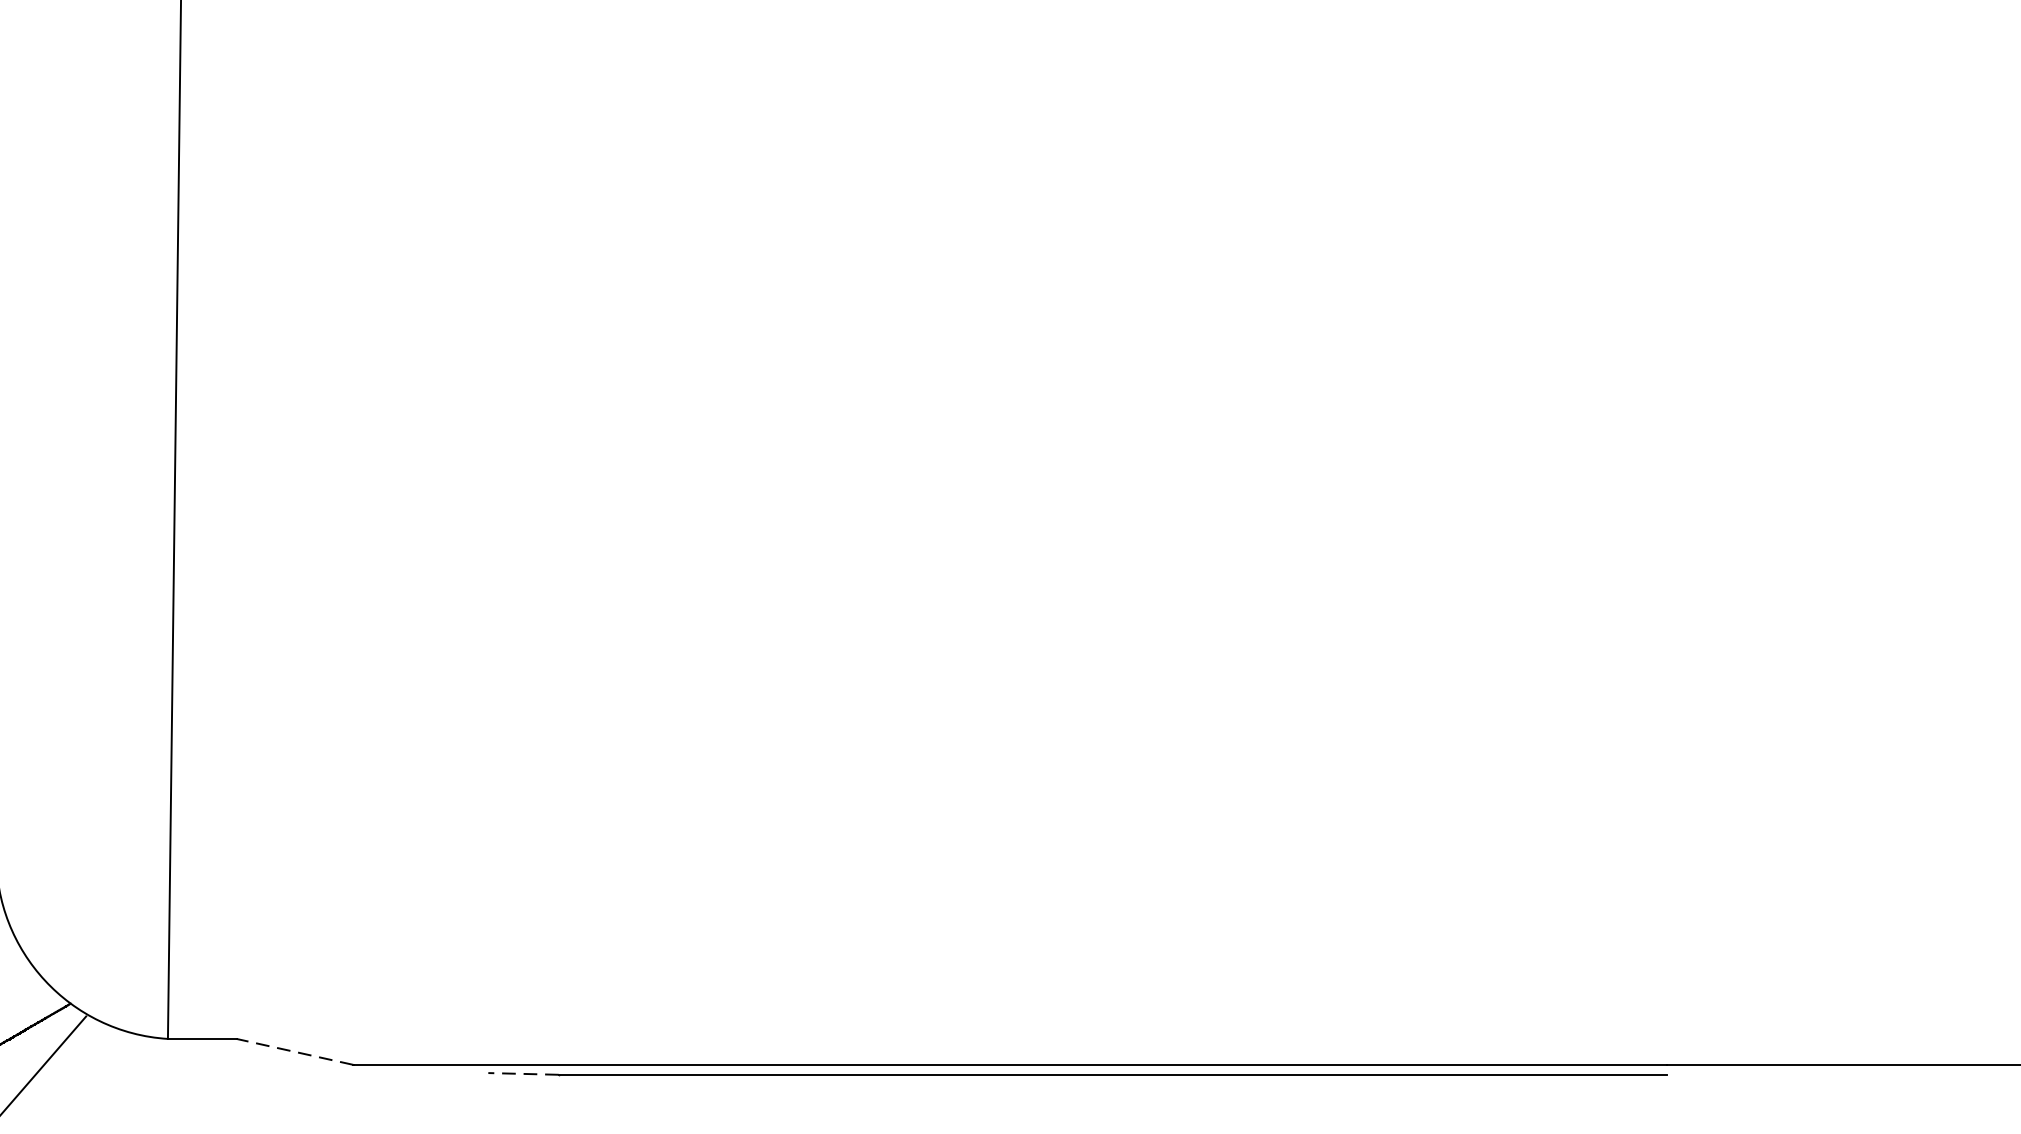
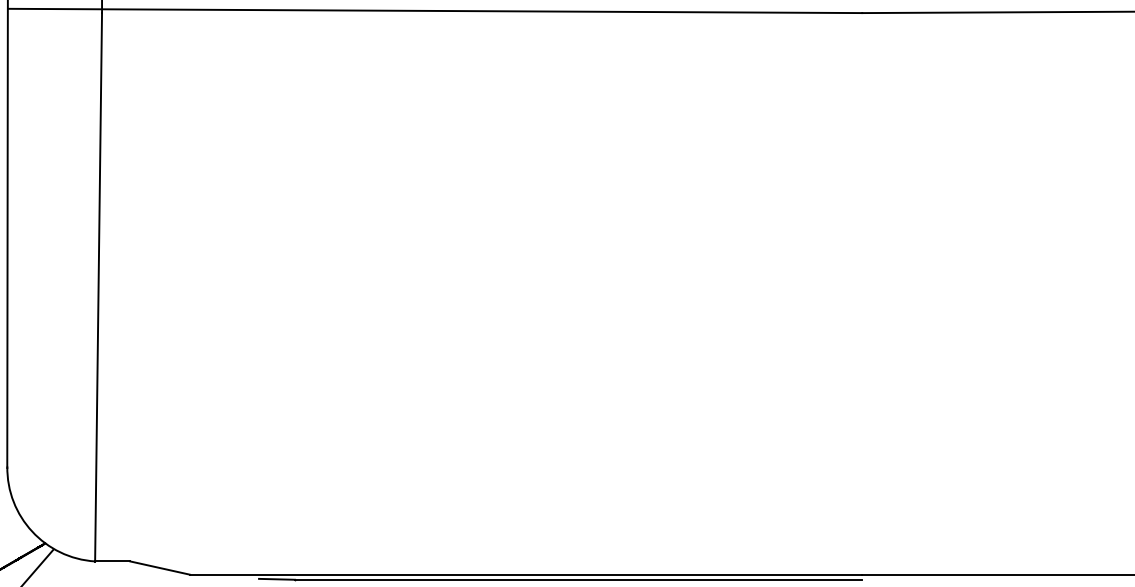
line: (295, 1052) -> (160, 568), dashed -> solid
line: (522, 1074) -> (276, 579), dashed -> solid

